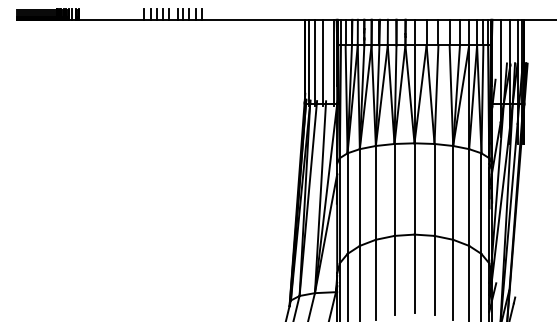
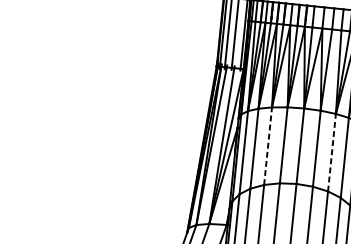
line: (375, 192) -> (267, 145), solid -> dashed
line: (453, 192) -> (332, 152), solid -> dashed

